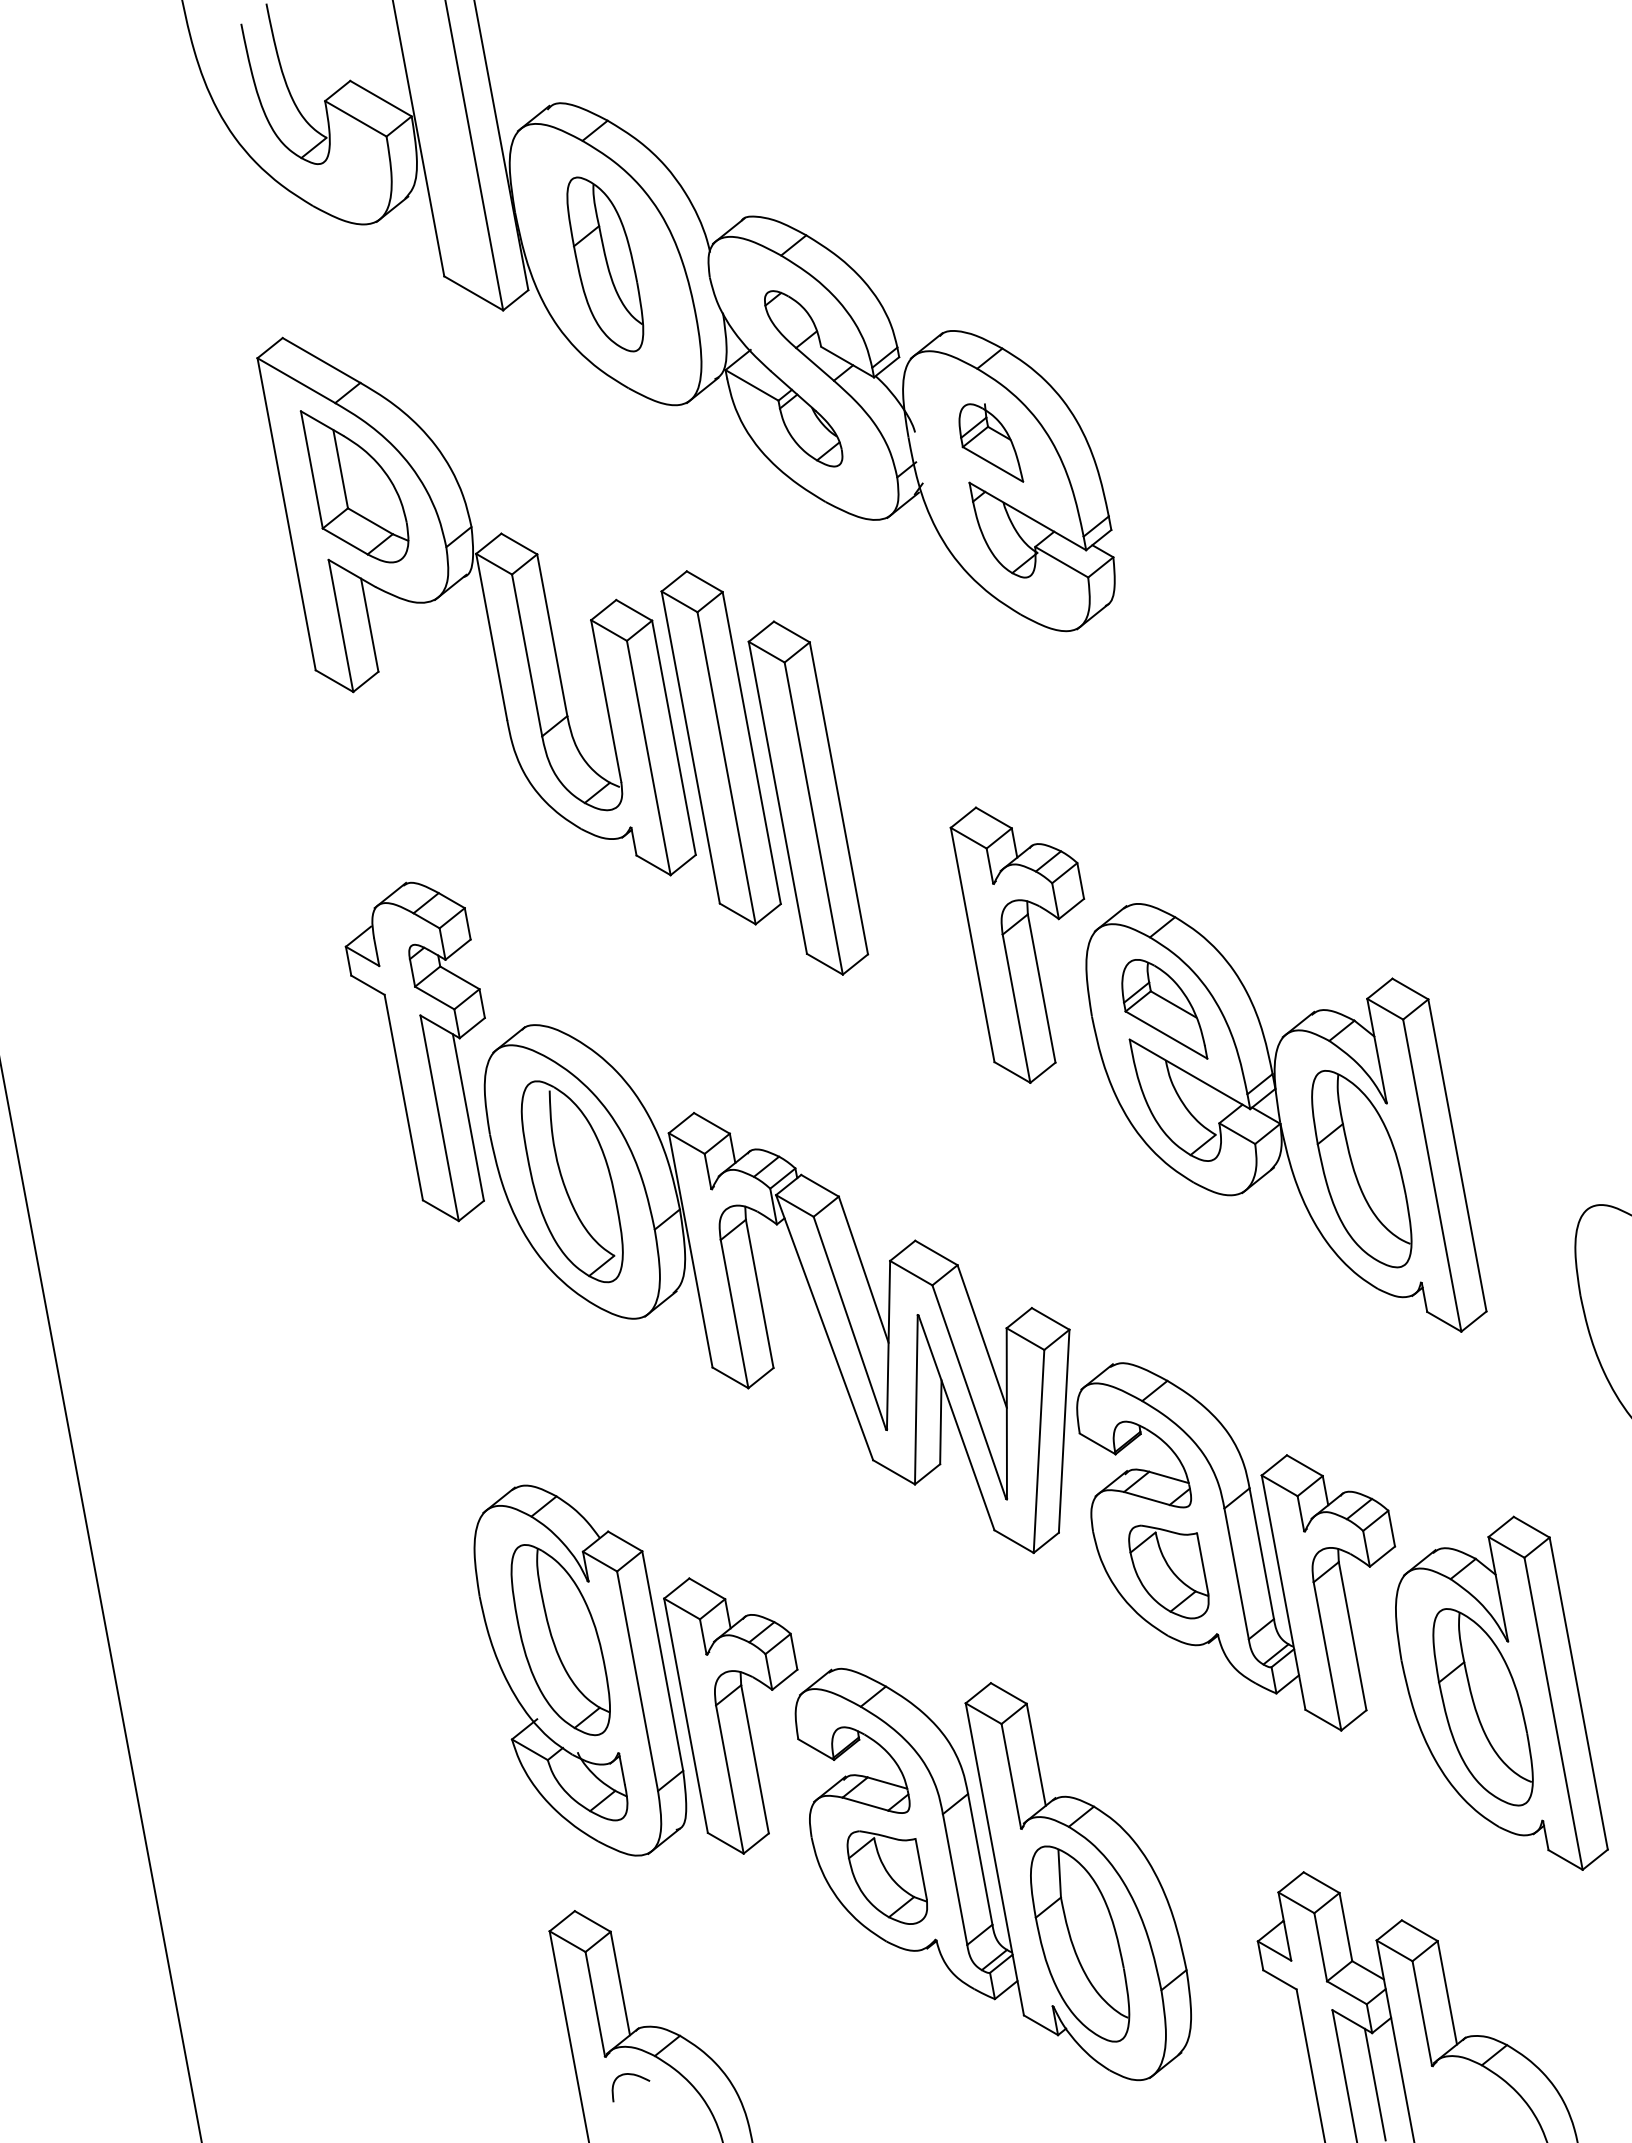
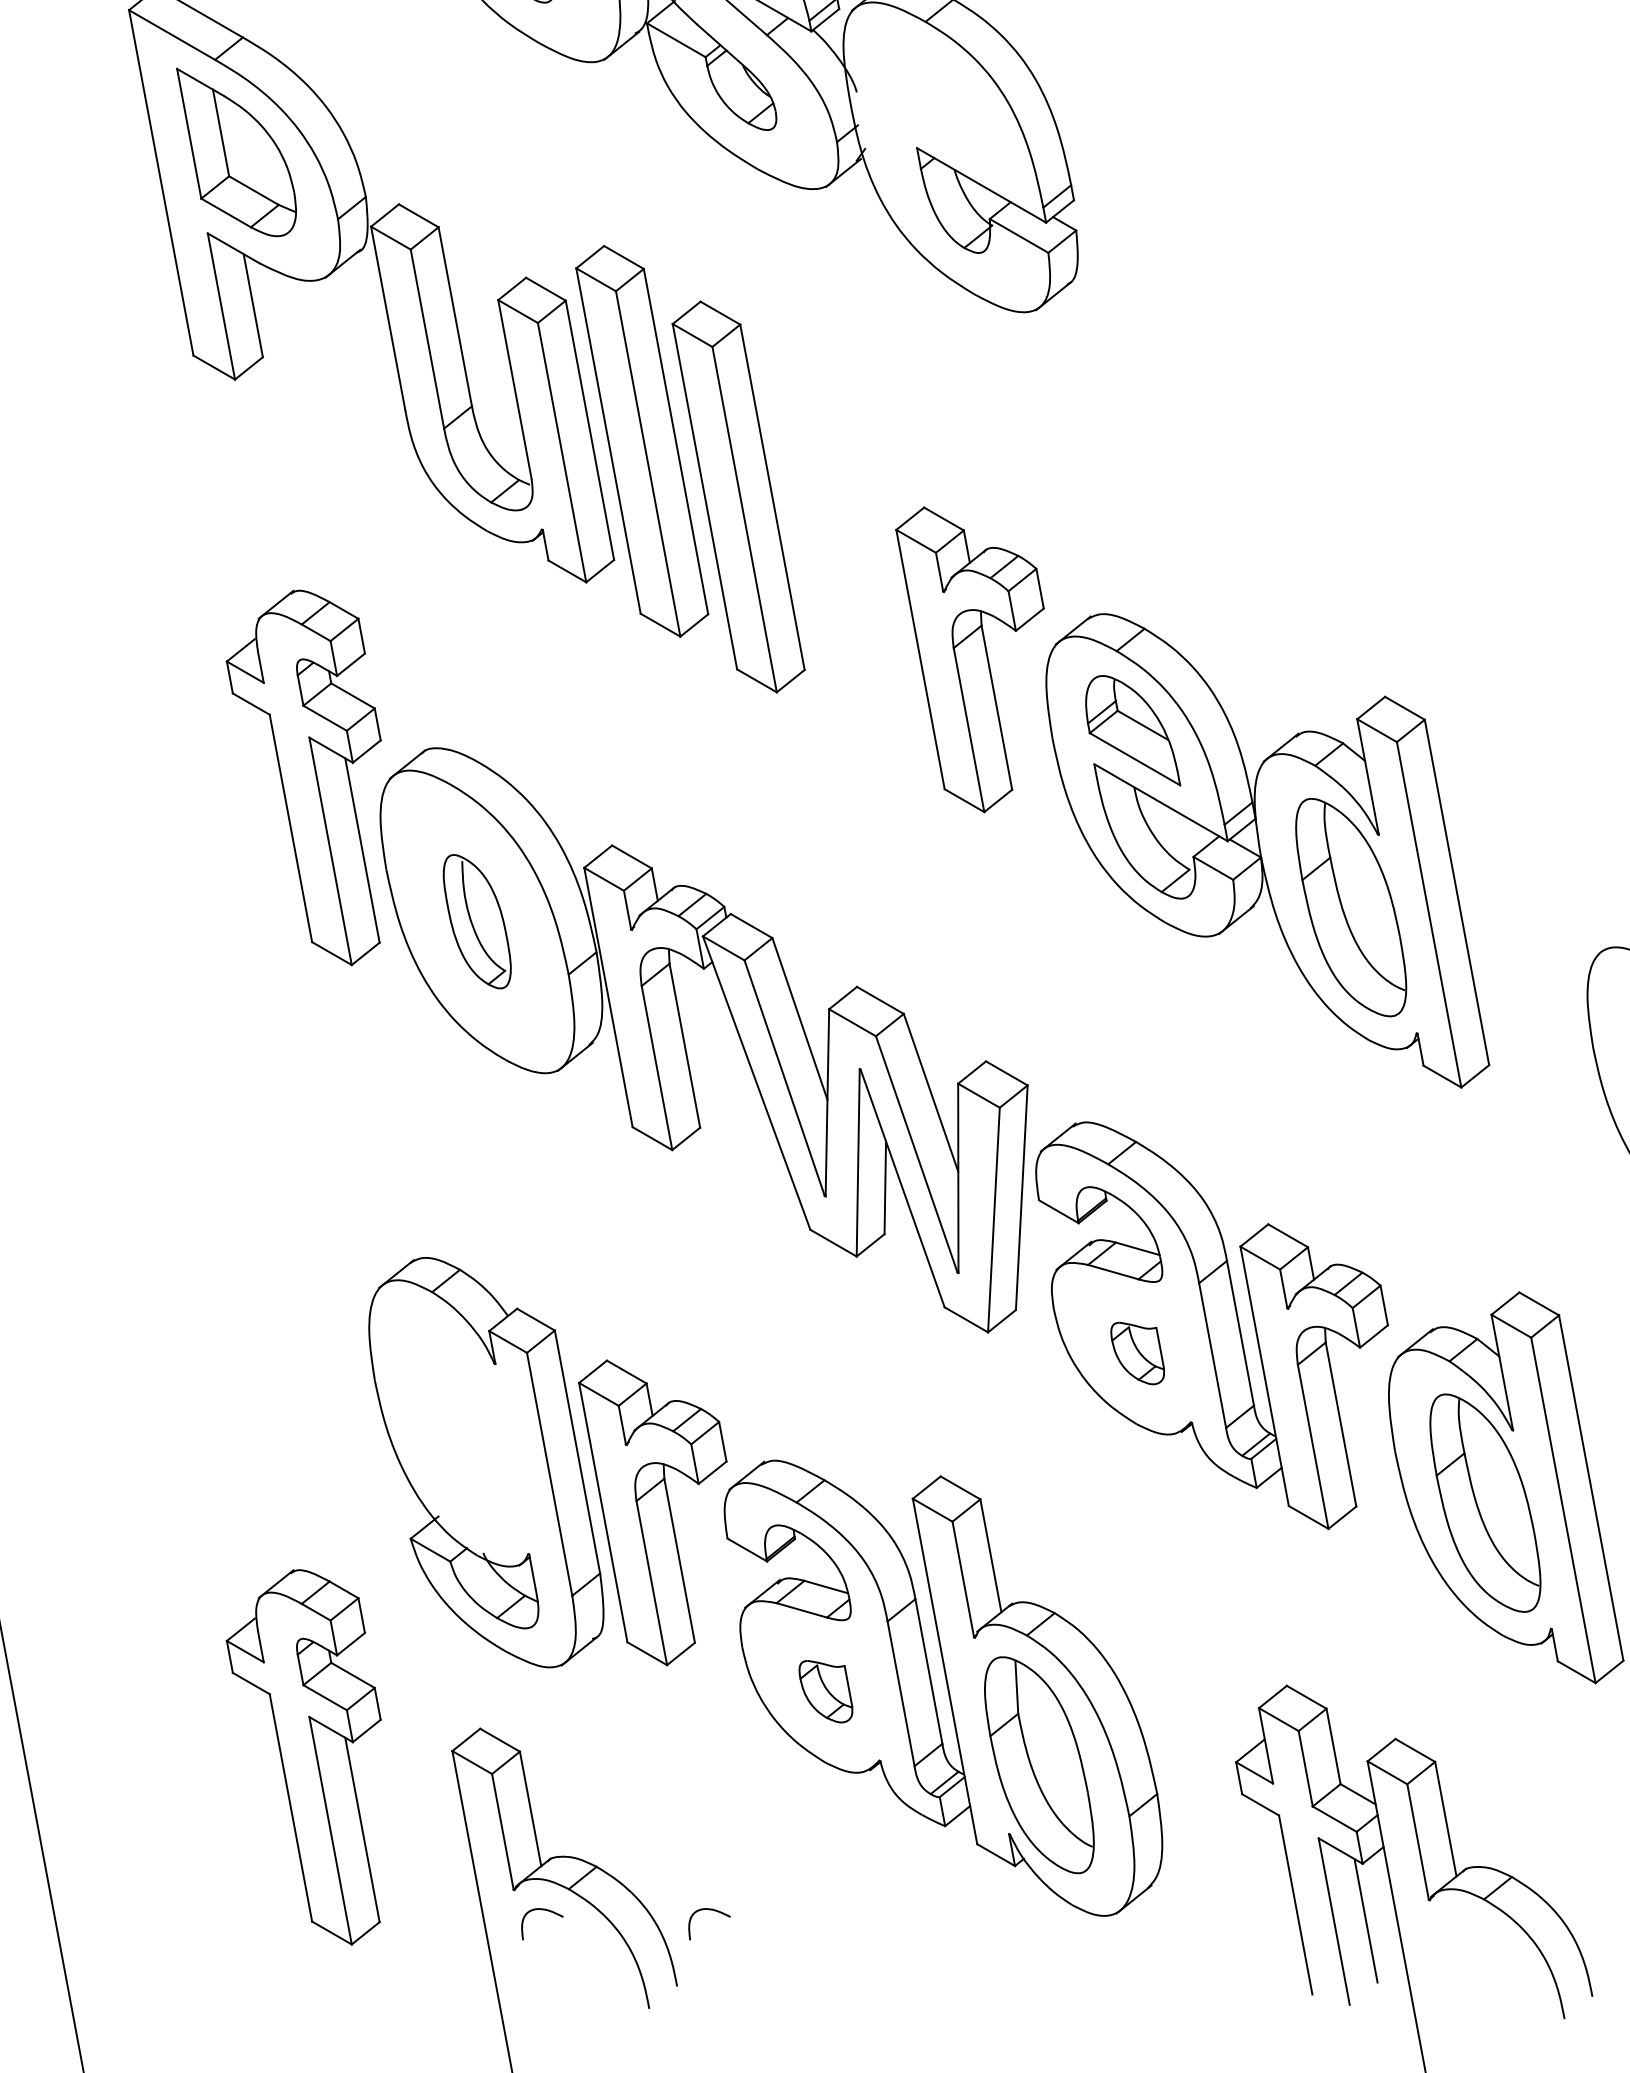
part: (991, 442) -> (941, 103), removed
part: (571, 1181) -> (476, 921), size x0.6
part: (1168, 1571) -> (1137, 1352), size x0.6
part: (560, 1640) -> (464, 1429), removed
part: (886, 1877) -> (825, 1691), size x0.6
part: (414, 1936) -> (302, 1756), added
curve: (781, 2075) -> (708, 1910), added

